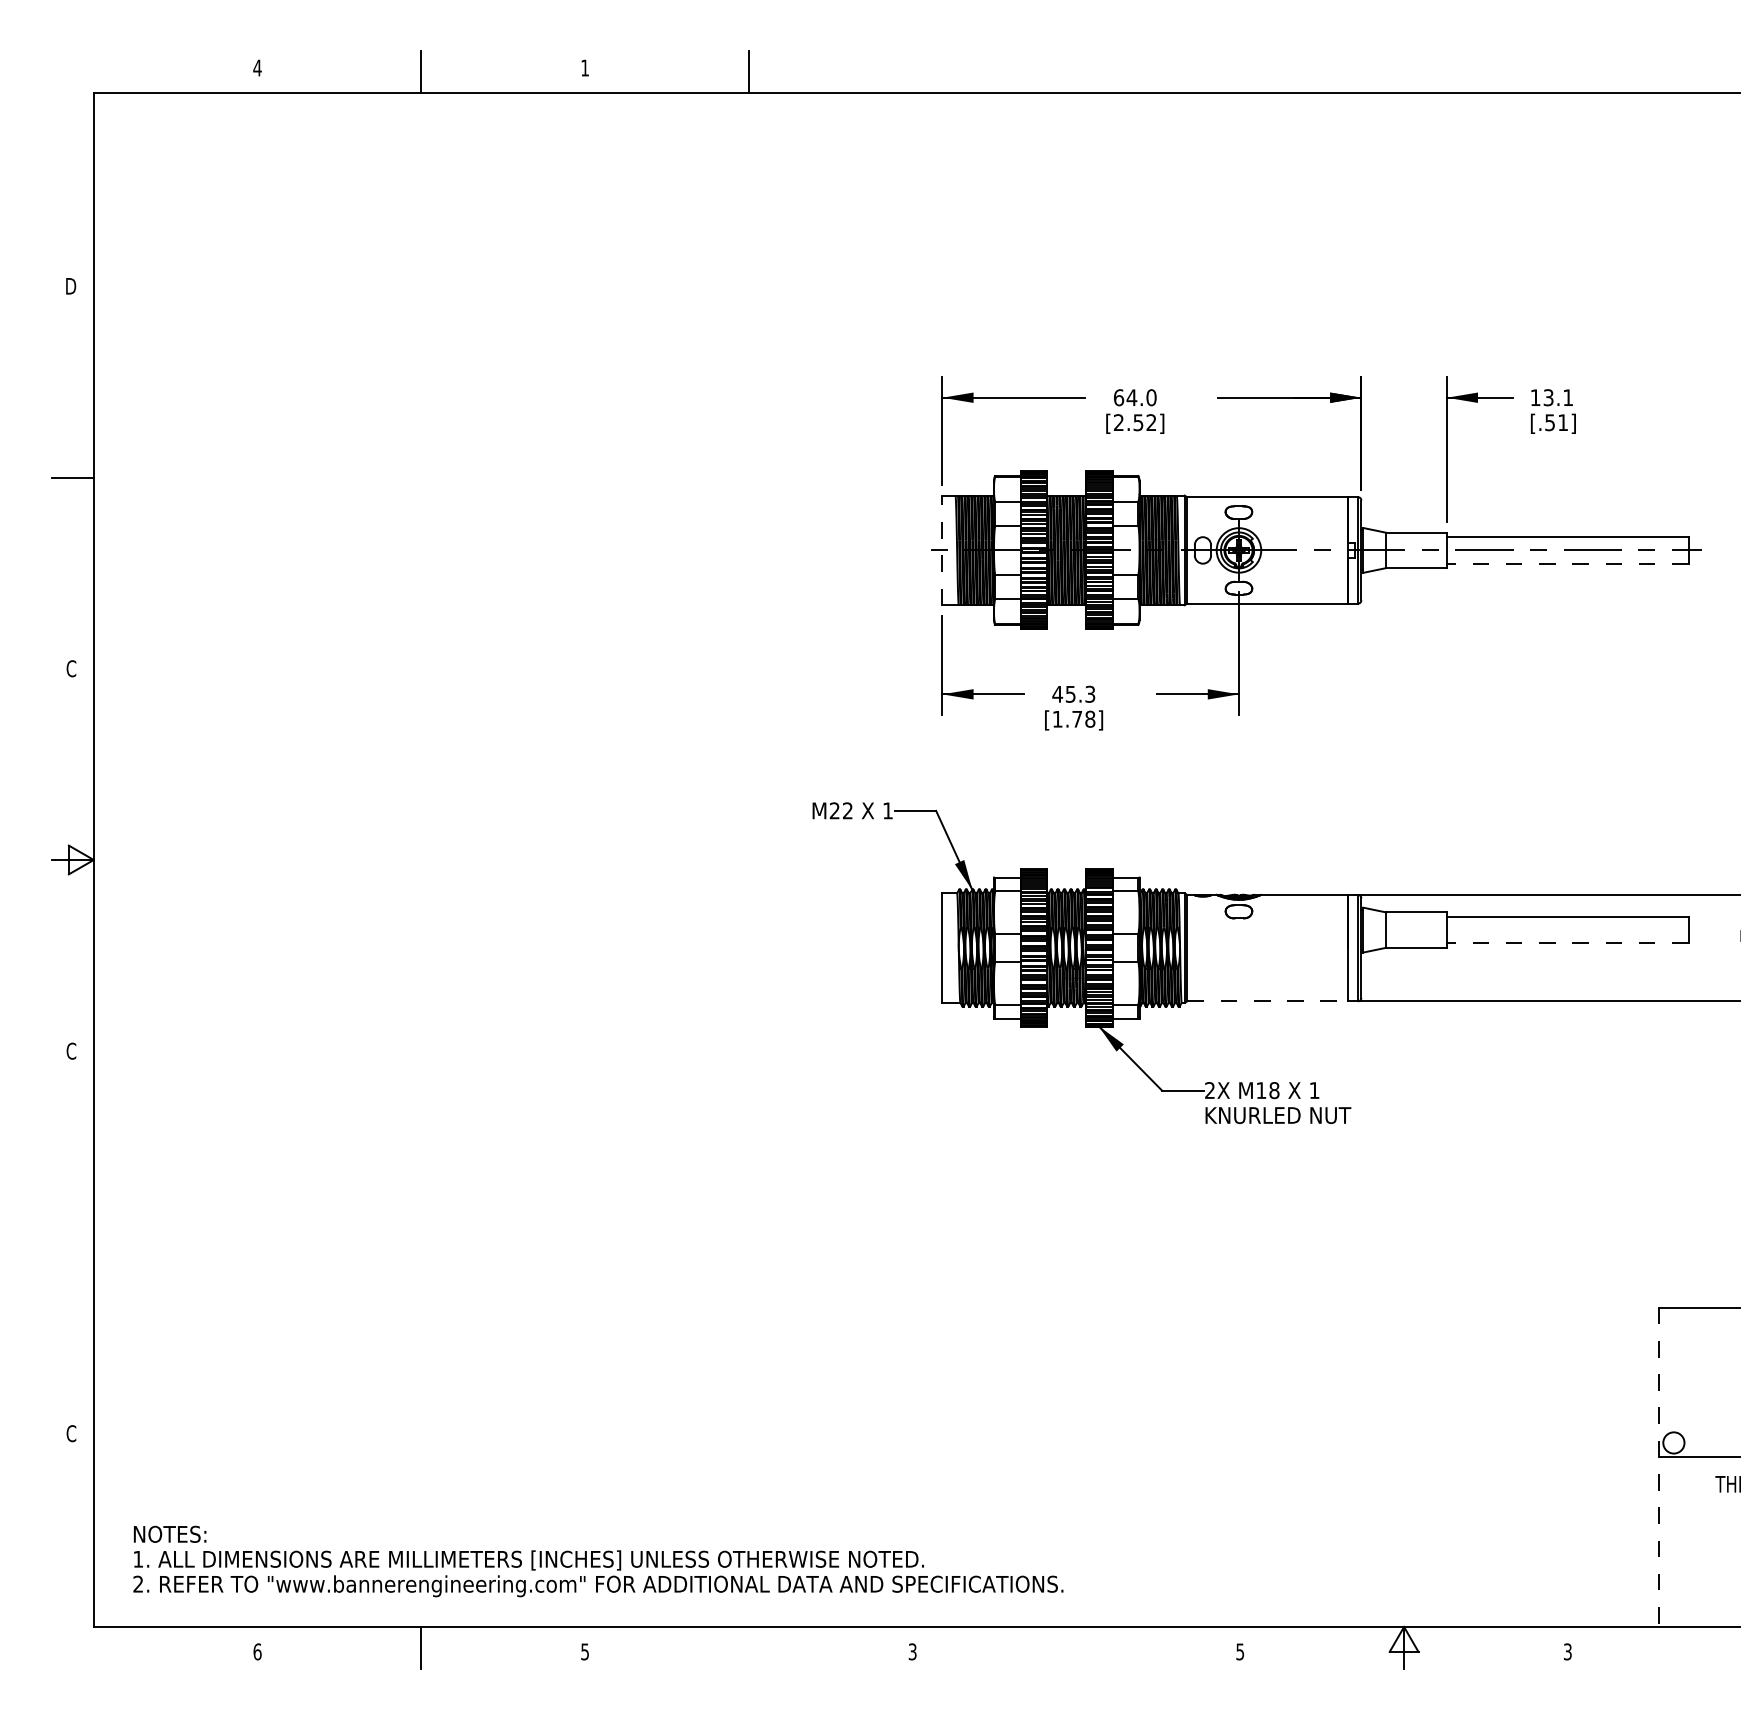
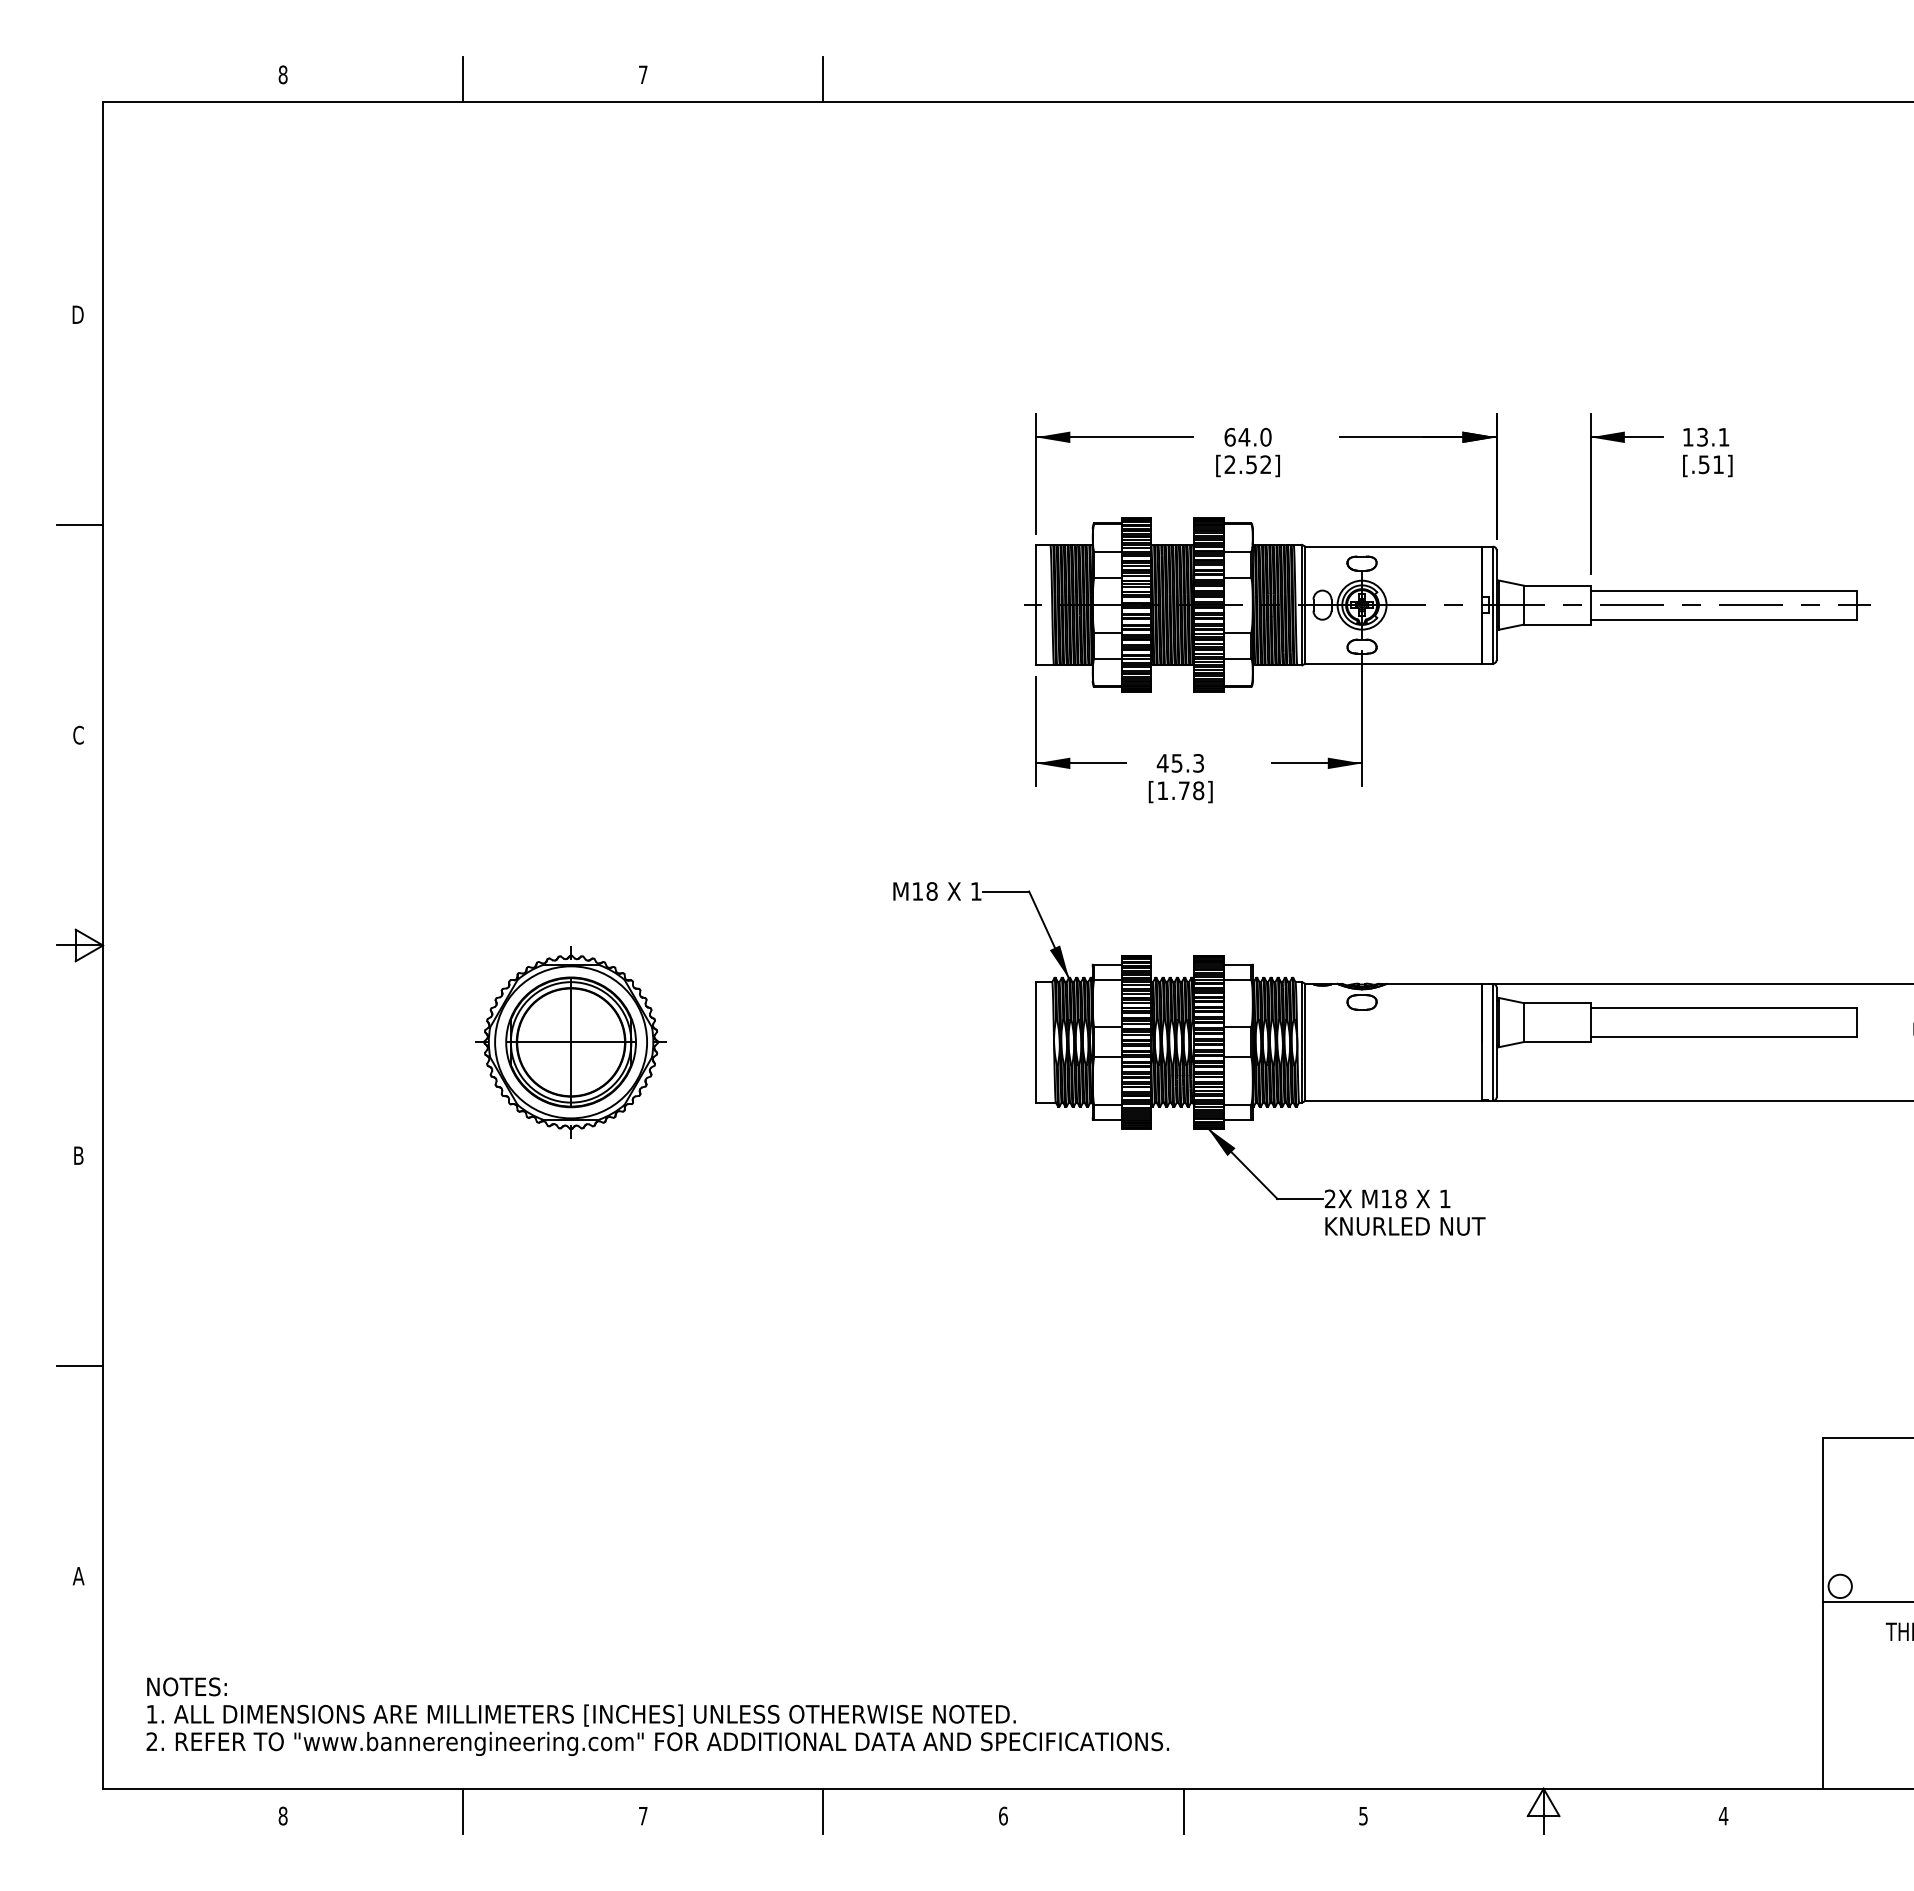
text: (256, 67) -> (282, 74), 4 -> 8
text: (585, 67) -> (643, 74), 1 -> 7
line: (942, 549) -> (1036, 604), dashed -> solid
line: (1567, 563) -> (1723, 619), dashed -> solid
text: (840, 810) -> (924, 891), M22 -> M18
line: (1567, 942) -> (1723, 1036), dashed -> solid
part: (518, 948) -> (570, 1042), added
line: (1272, 1000) -> (1399, 1100), dashed -> solid
text: (71, 1051) -> (78, 1155), C -> B
line: (73, 1242) -> (80, 1365), added
text: (71, 1433) -> (78, 1575), C -> A
line: (1658, 1467) -> (1823, 1613), dashed -> solid
line: (749, 1647) -> (823, 1811), added
line: (1076, 1647) -> (1183, 1811), added
text: (256, 1651) -> (282, 1815), 6 -> 8
text: (912, 1651) -> (1003, 1815), 3 -> 6
text: (1567, 1651) -> (1723, 1815), 3 -> 4
text: (585, 1652) -> (643, 1816), 5 -> 7

